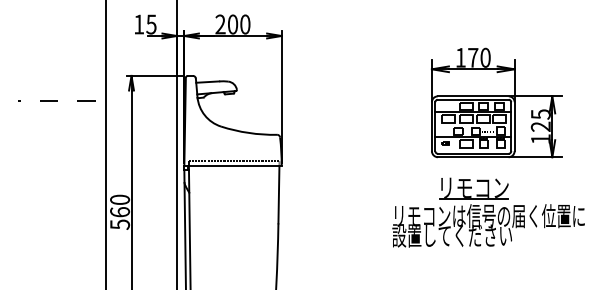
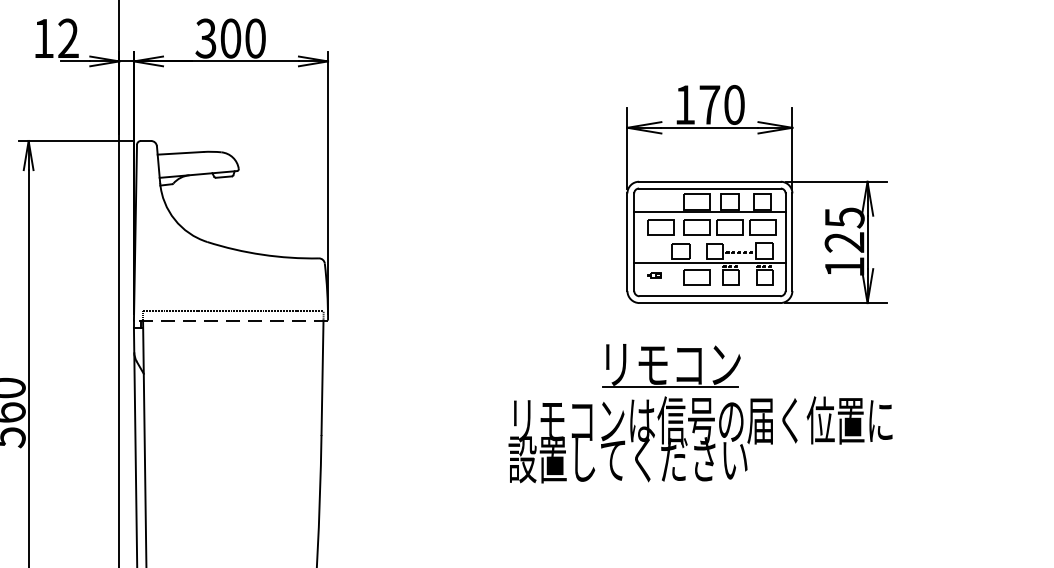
text: (151, 24) -> (68, 38), 15 -> 12
text: (220, 24) -> (206, 38), 200 -> 300
line: (233, 165) -> (231, 319), solid -> dashed
part: (488, 212) -> (700, 413), moved

